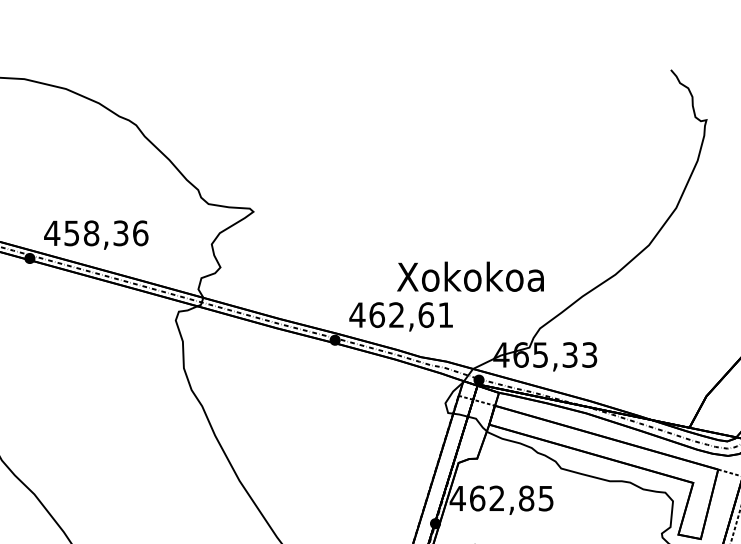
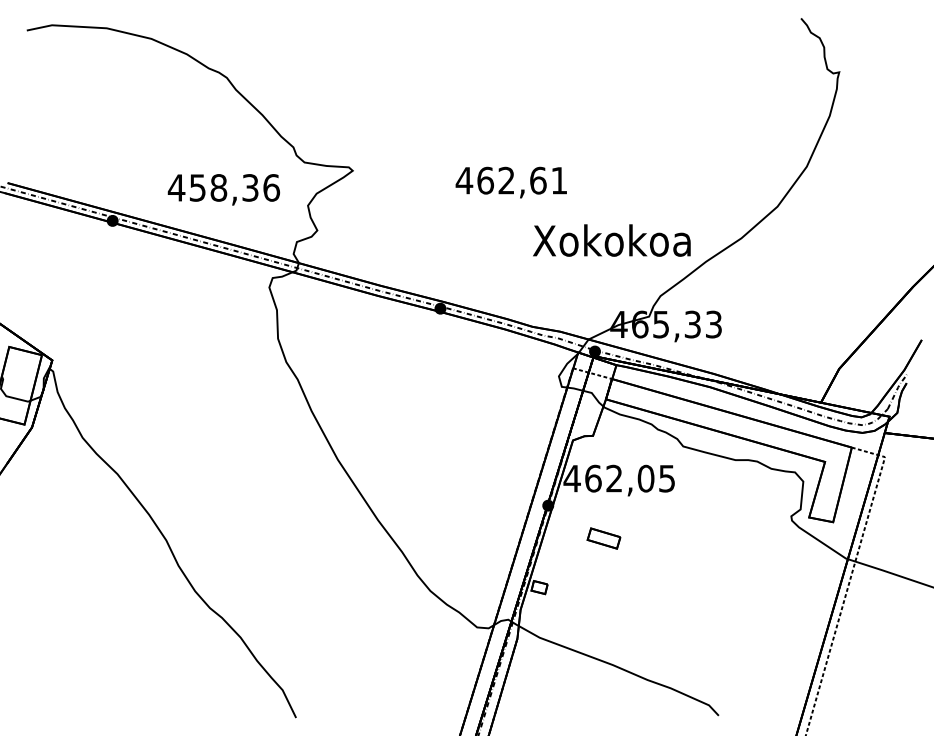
text: (95, 234) -> (223, 189), moved
text: (470, 276) -> (611, 240), moved
text: (400, 316) -> (510, 182), moved
text: (526, 498) -> (645, 478), 462,85 -> 462,05

